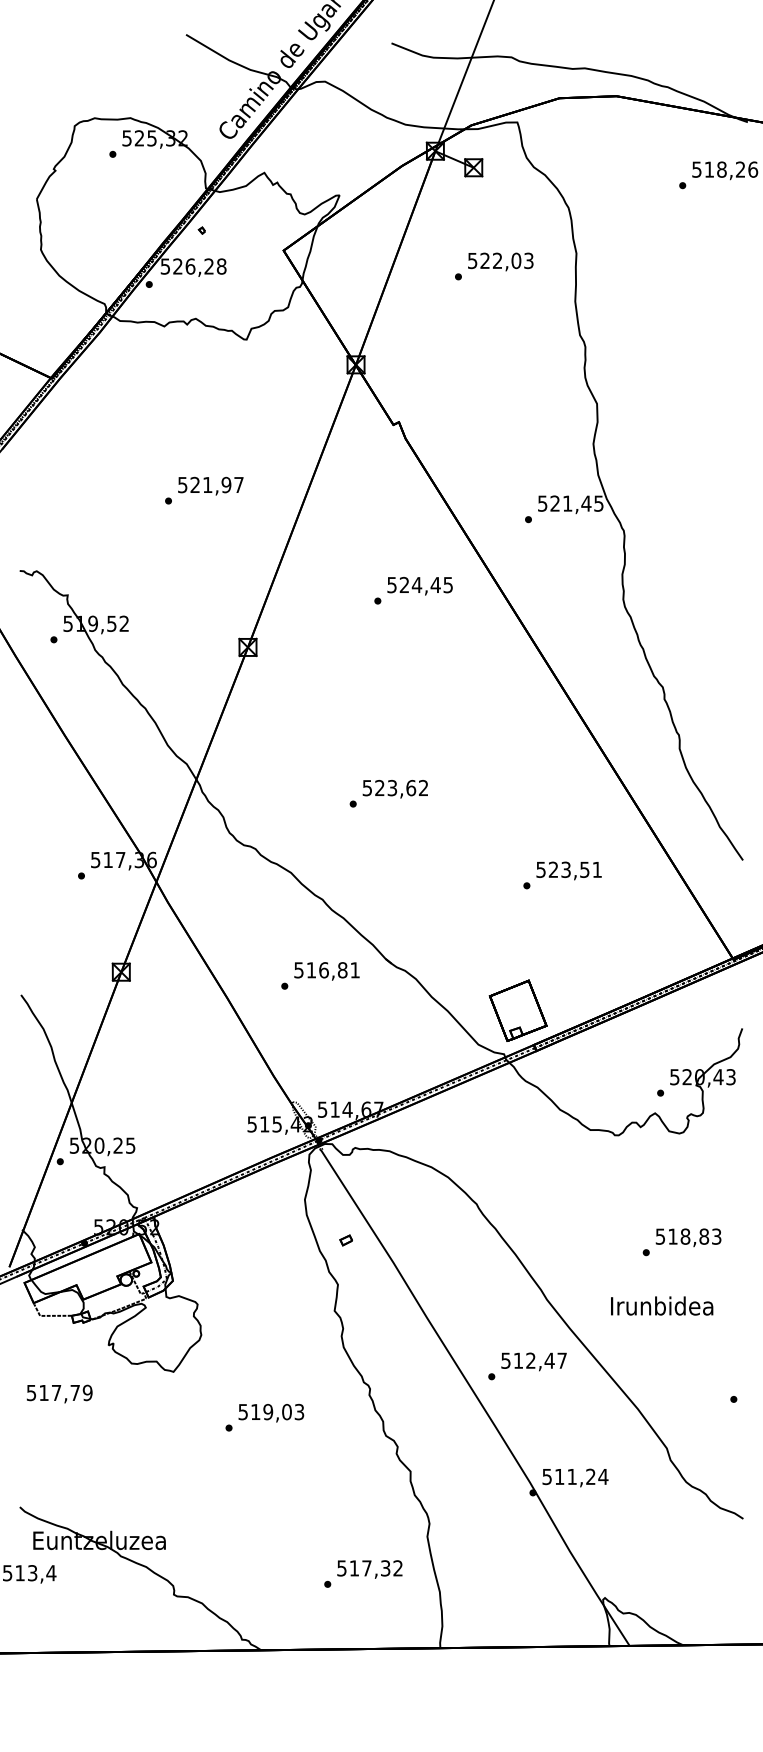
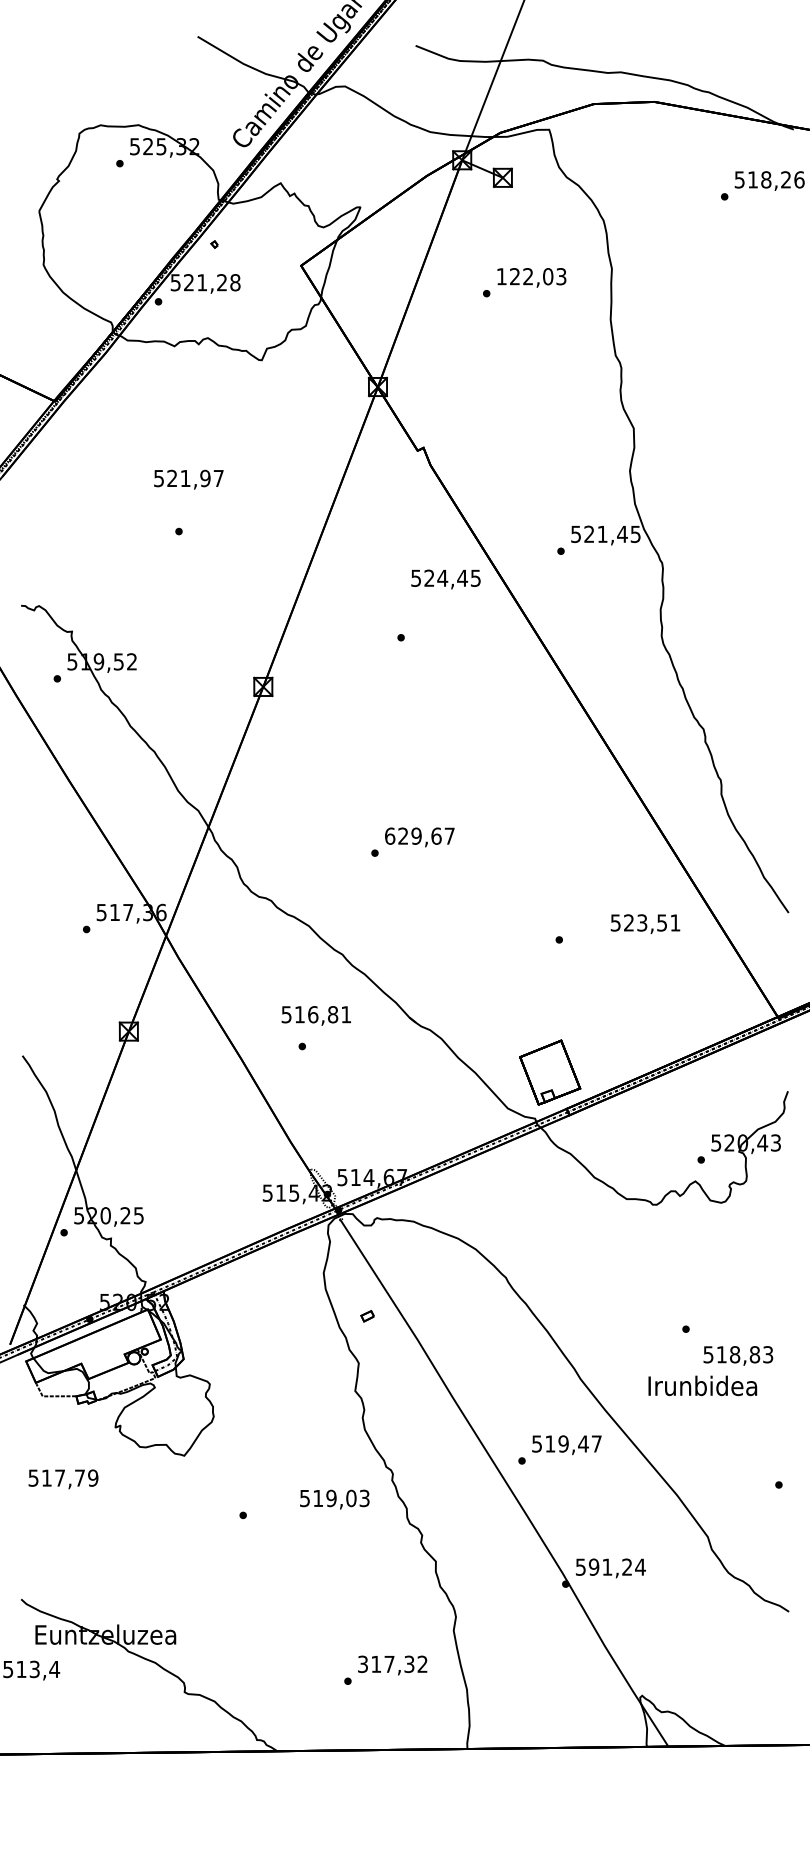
text: (472, 261) -> (501, 277), 522,03 -> 122,03
text: (190, 266) -> (202, 282), 526,28 -> 521,28
text: (210, 485) -> (188, 478), moved
text: (419, 586) -> (445, 579), moved
text: (395, 787) -> (419, 835), 523,62 -> 629,67
text: (568, 870) -> (644, 923), moved
text: (326, 971) -> (315, 1015), moved
text: (688, 1237) -> (738, 1355), moved
text: (530, 1360) -> (563, 1443), 512,47 -> 519,47
text: (271, 1413) -> (334, 1499), moved
text: (559, 1476) -> (593, 1566), 511,24 -> 591,24
text: (341, 1567) -> (362, 1663), 517,32 -> 317,32

